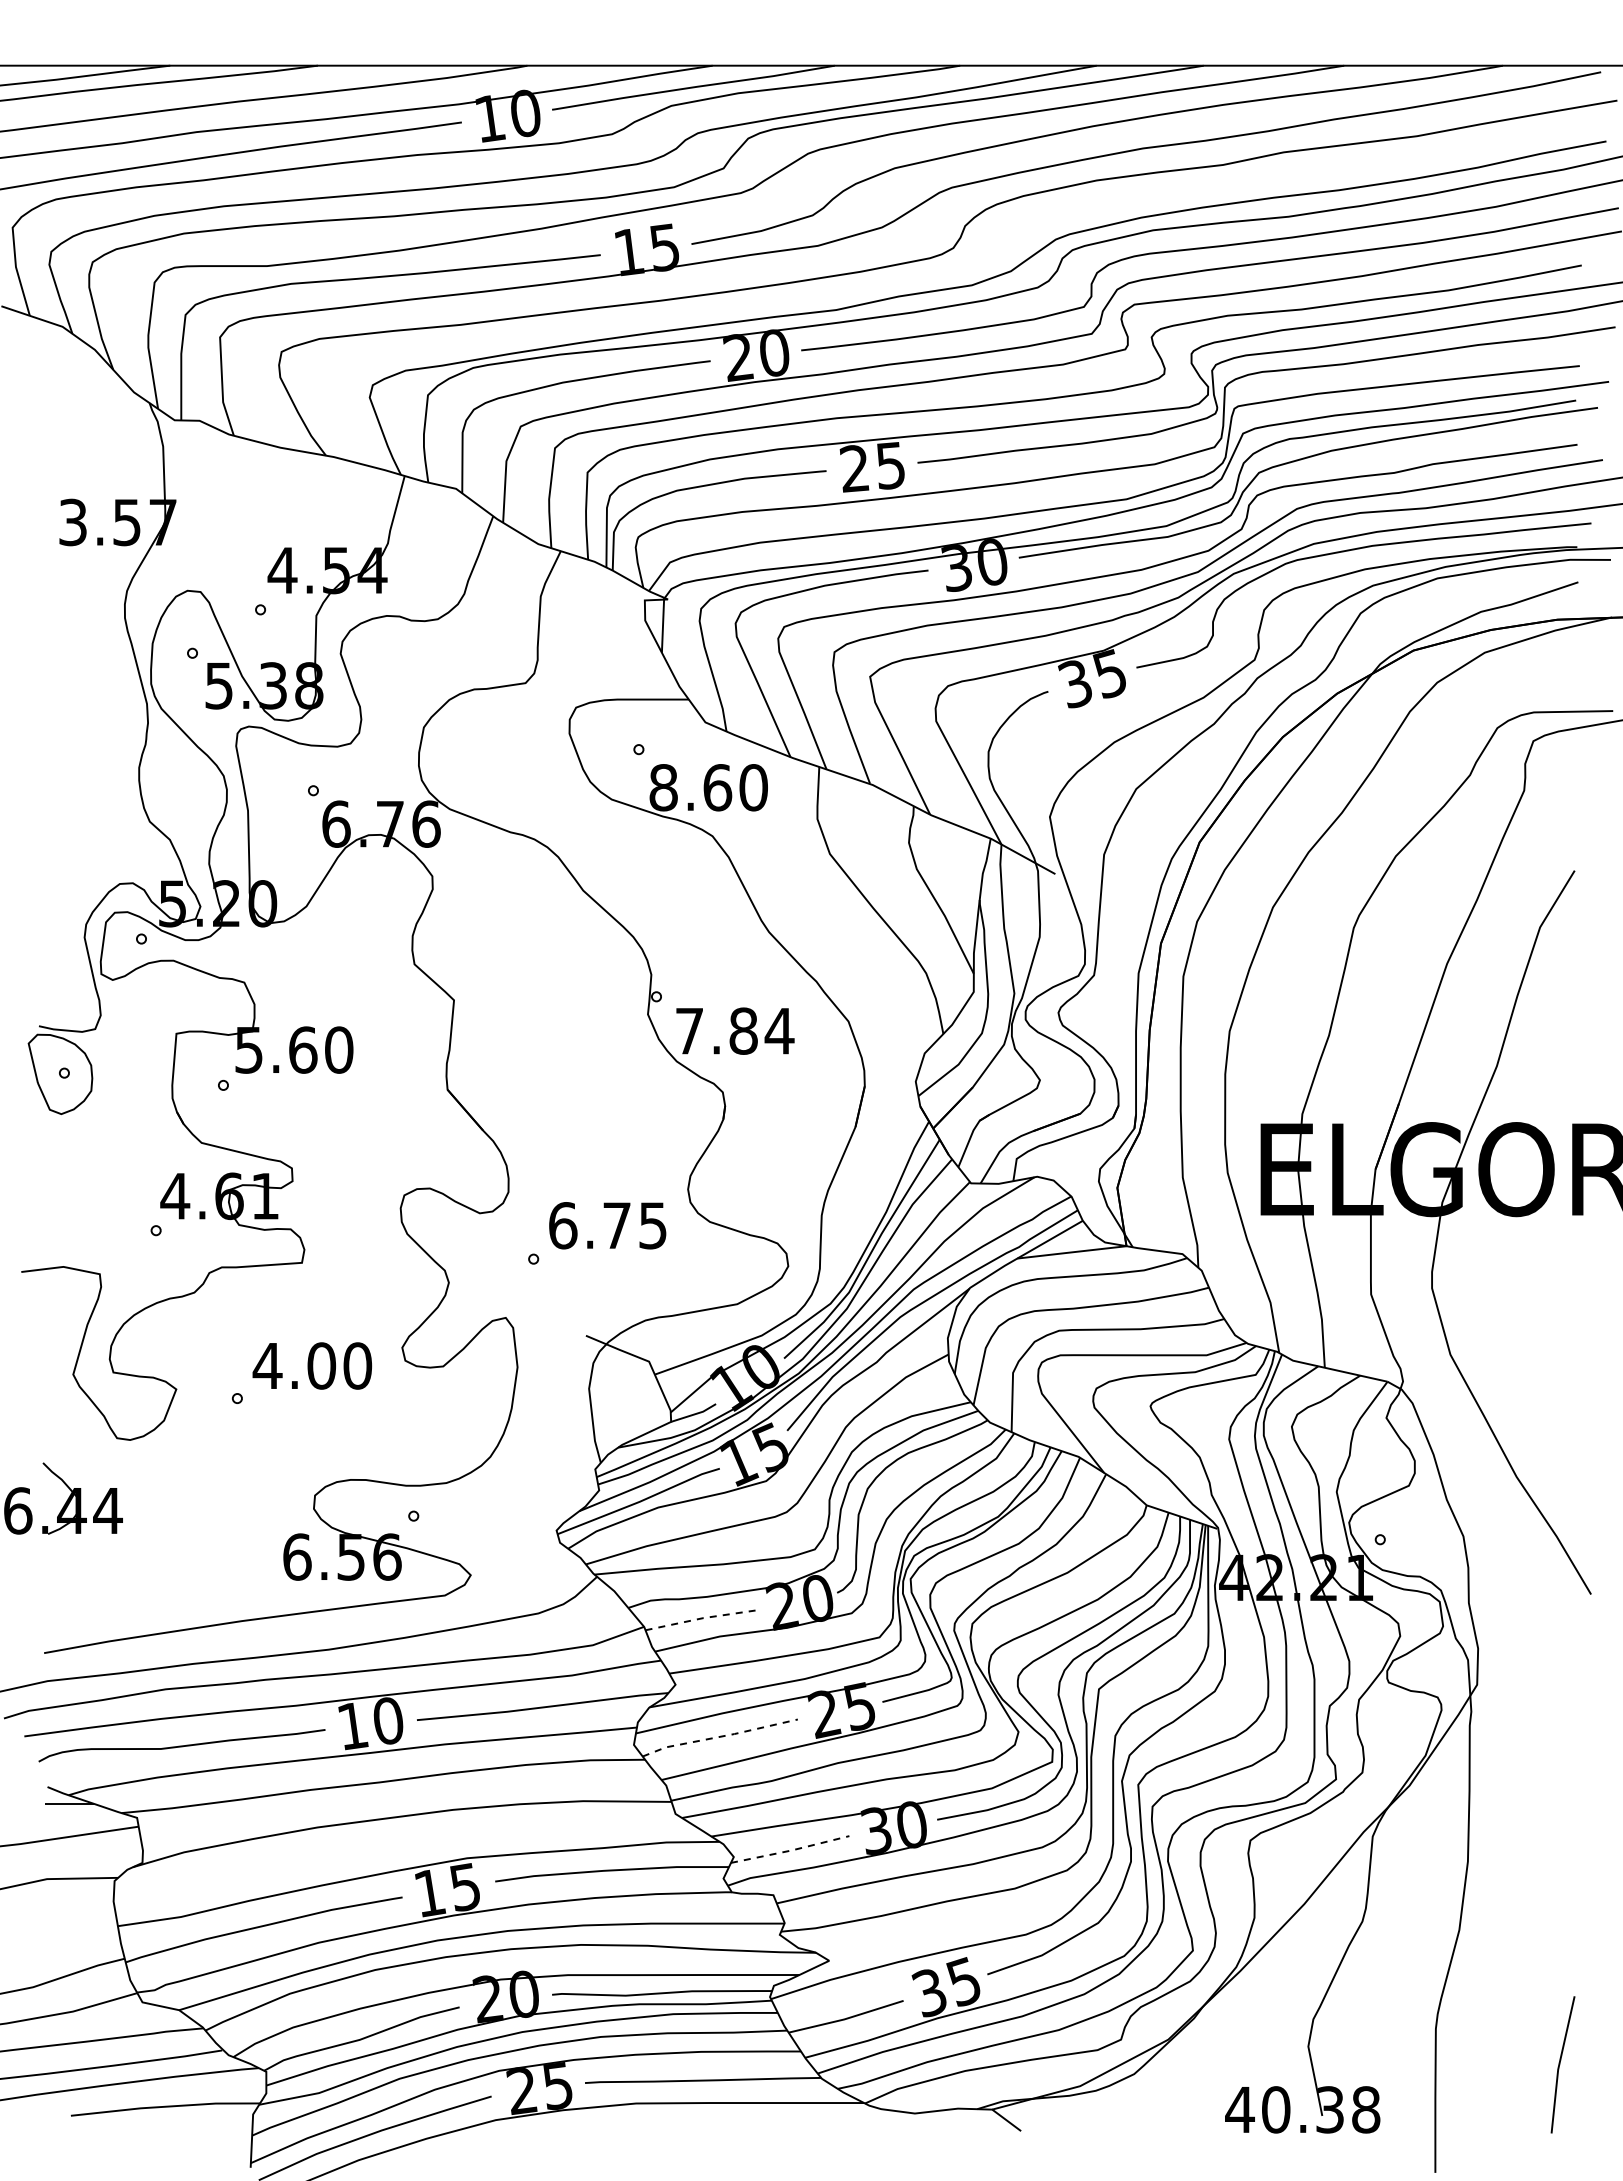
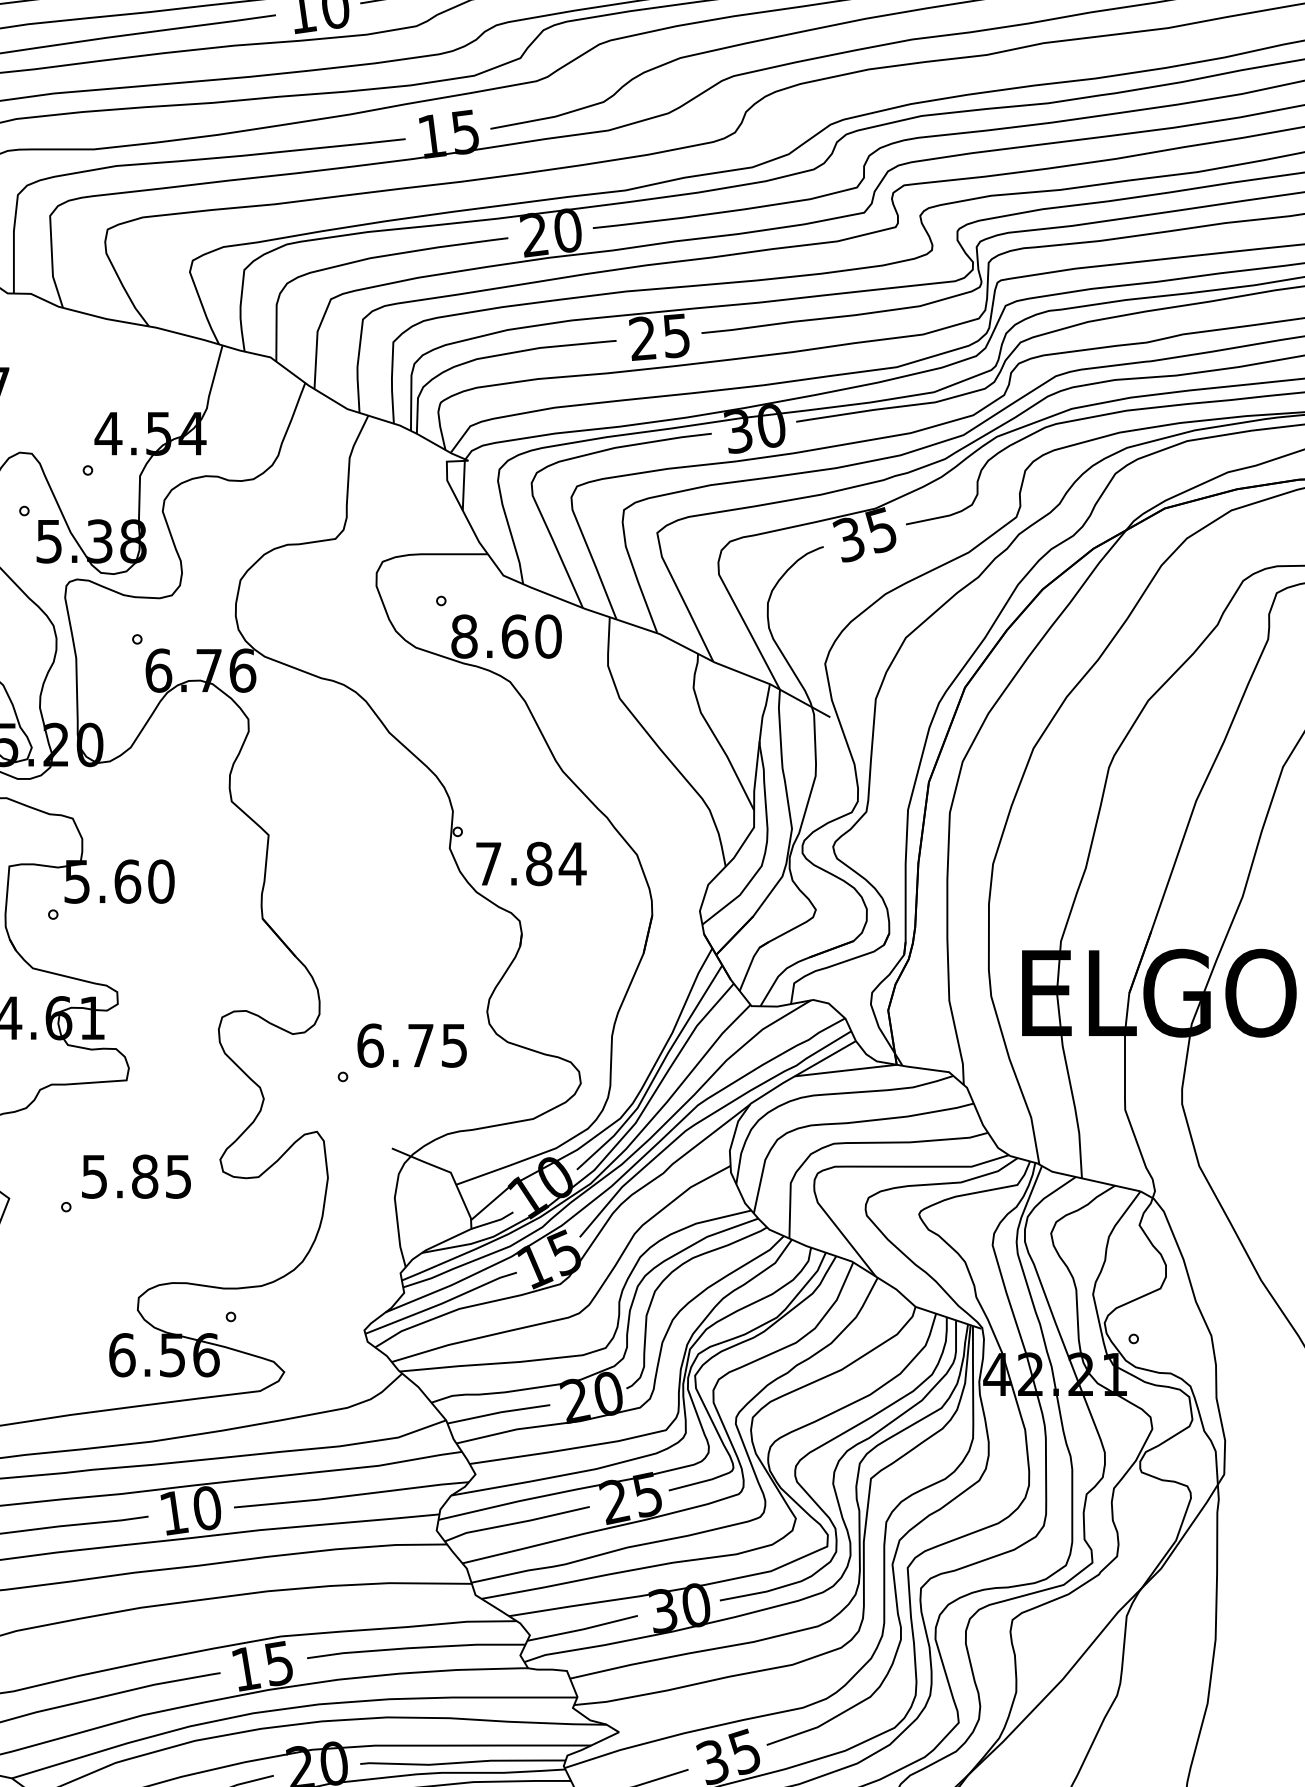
text: (312, 1365) -> (136, 1176), 4.00 -> 5.85
line: (701, 1618) -> (499, 1412), dashed -> solid
line: (720, 1736) -> (517, 1522), dashed -> solid
line: (791, 1850) -> (583, 1629), dashed -> solid

